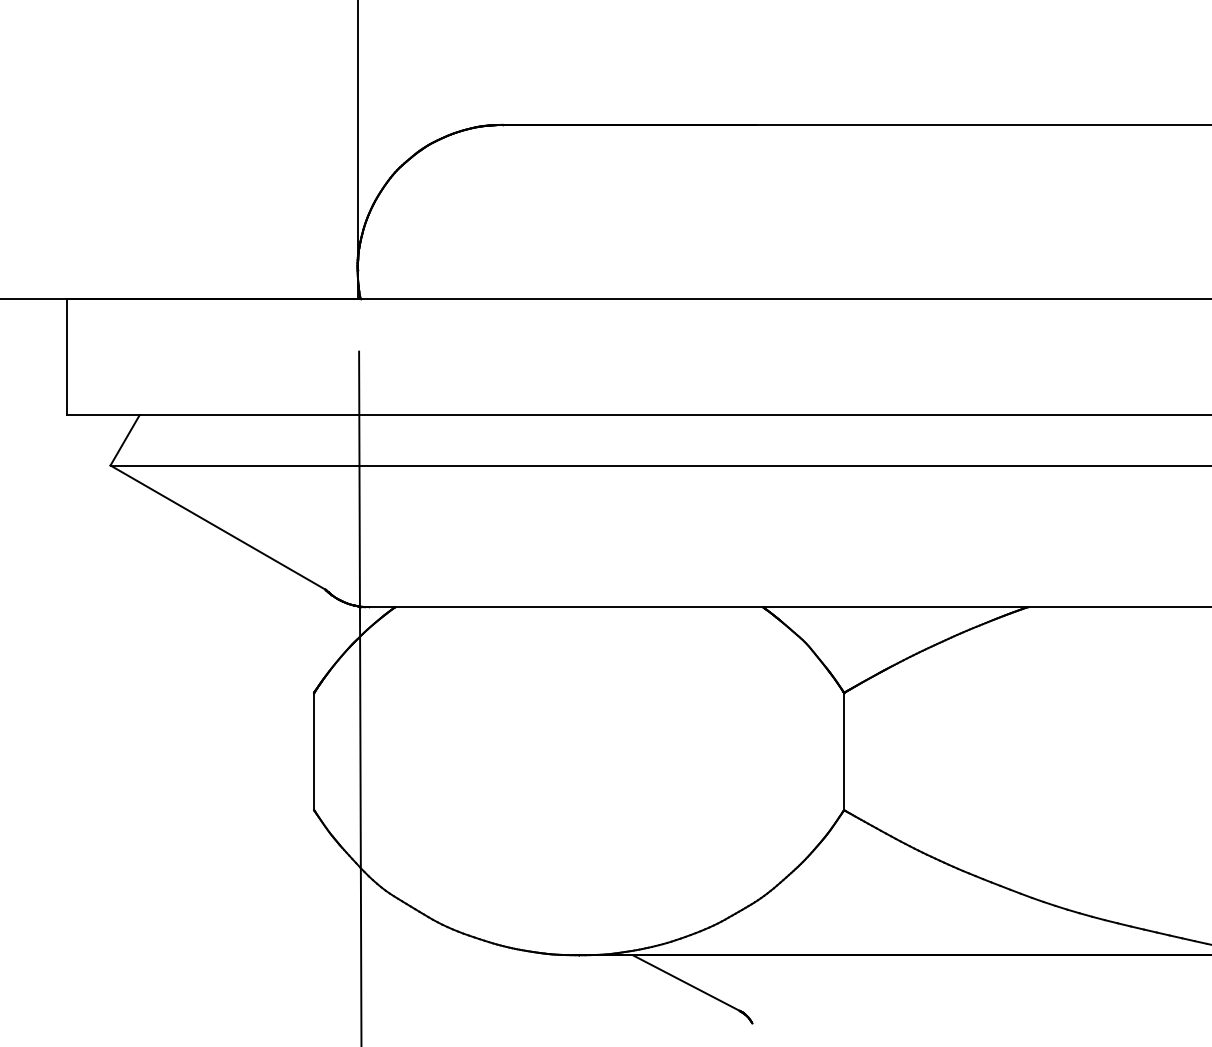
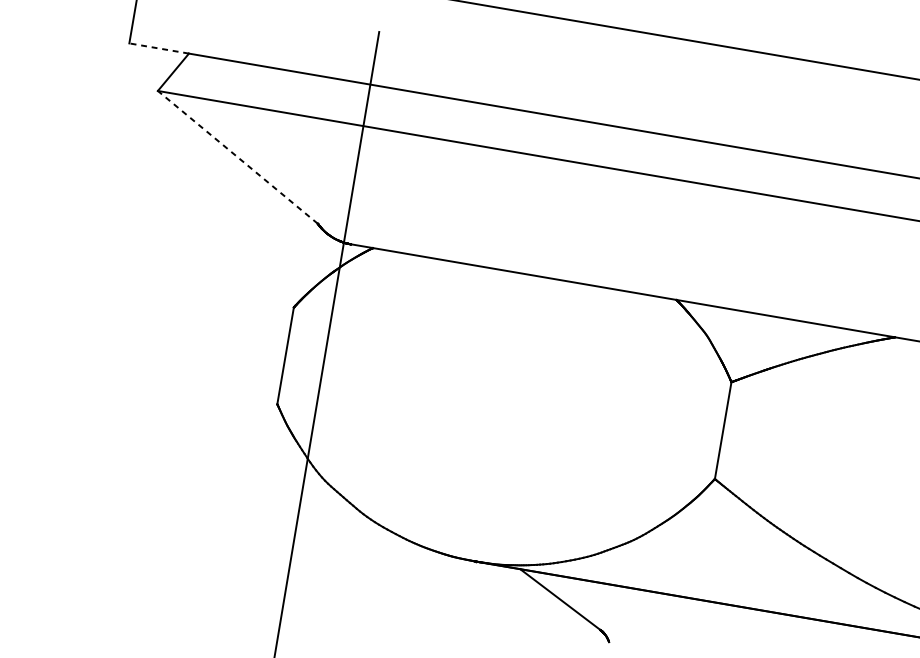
line: (102, 415) -> (158, 48), solid -> dashed
line: (217, 527) -> (237, 157), solid -> dashed

